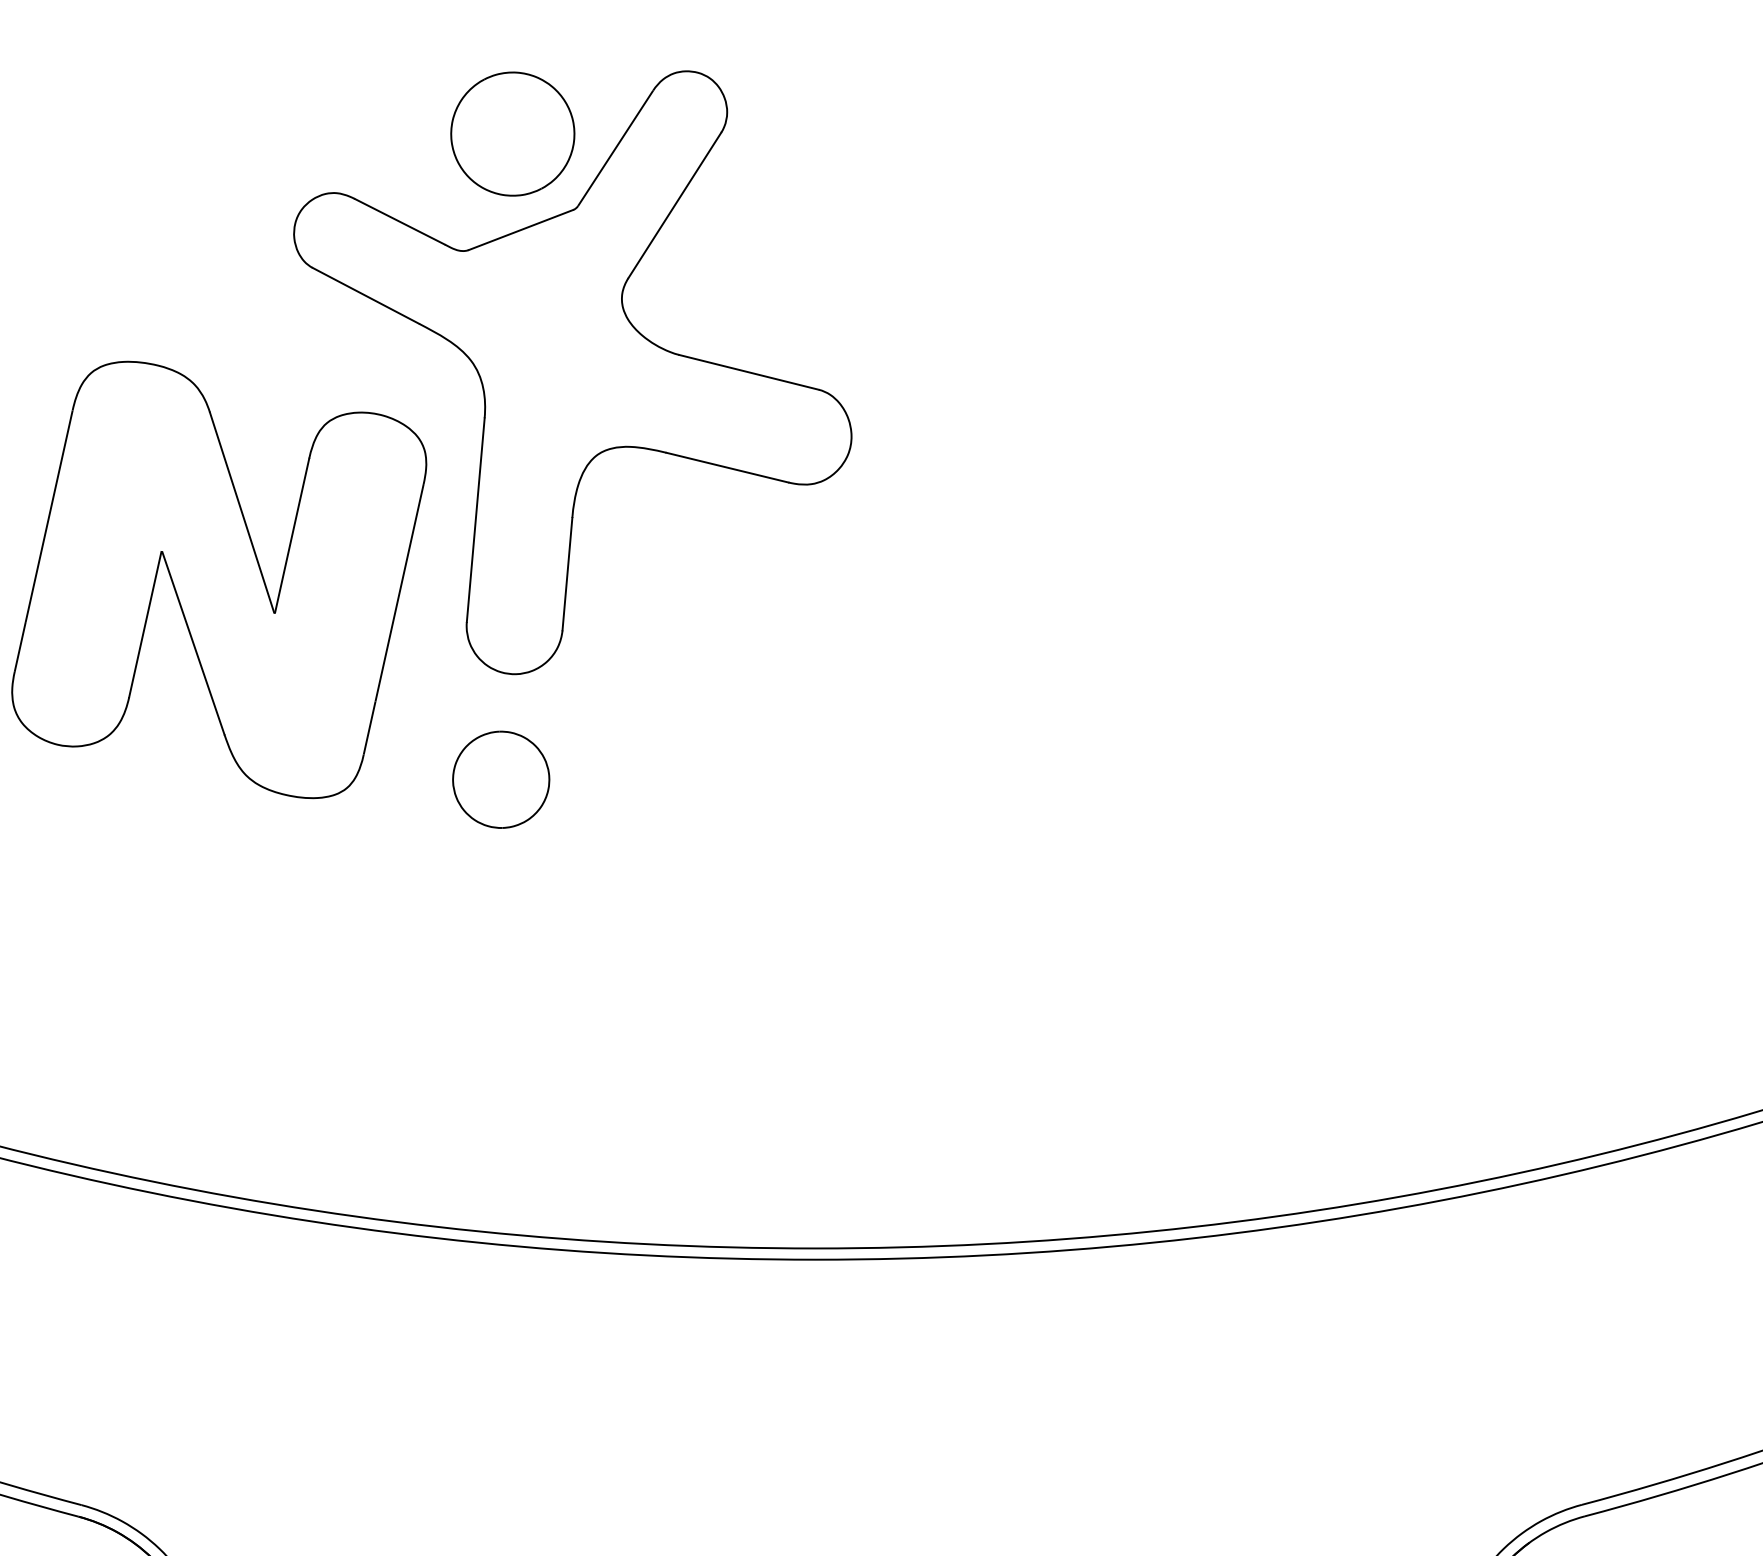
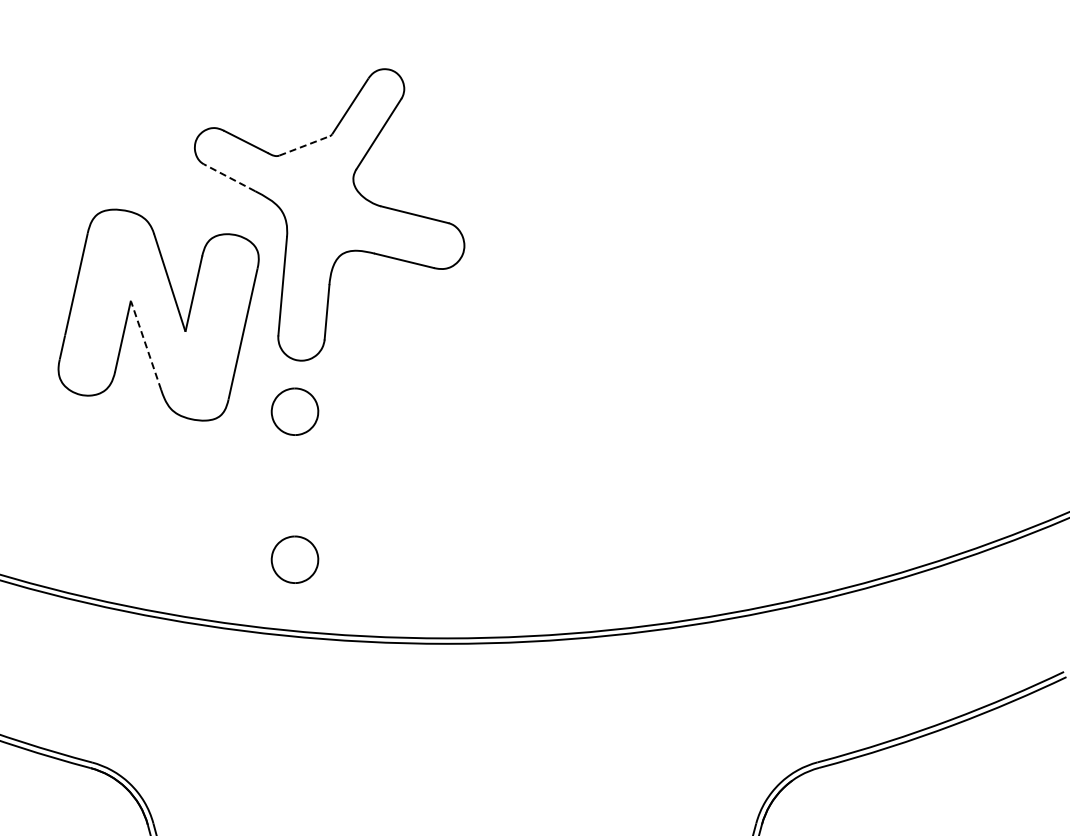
part: (512, 134) -> (300, 99), removed
line: (520, 229) -> (304, 145), solid -> dashed
line: (365, 295) -> (229, 177), solid -> dashed
line: (194, 642) -> (146, 345), solid -> dashed
part: (500, 1085) -> (294, 559), added

